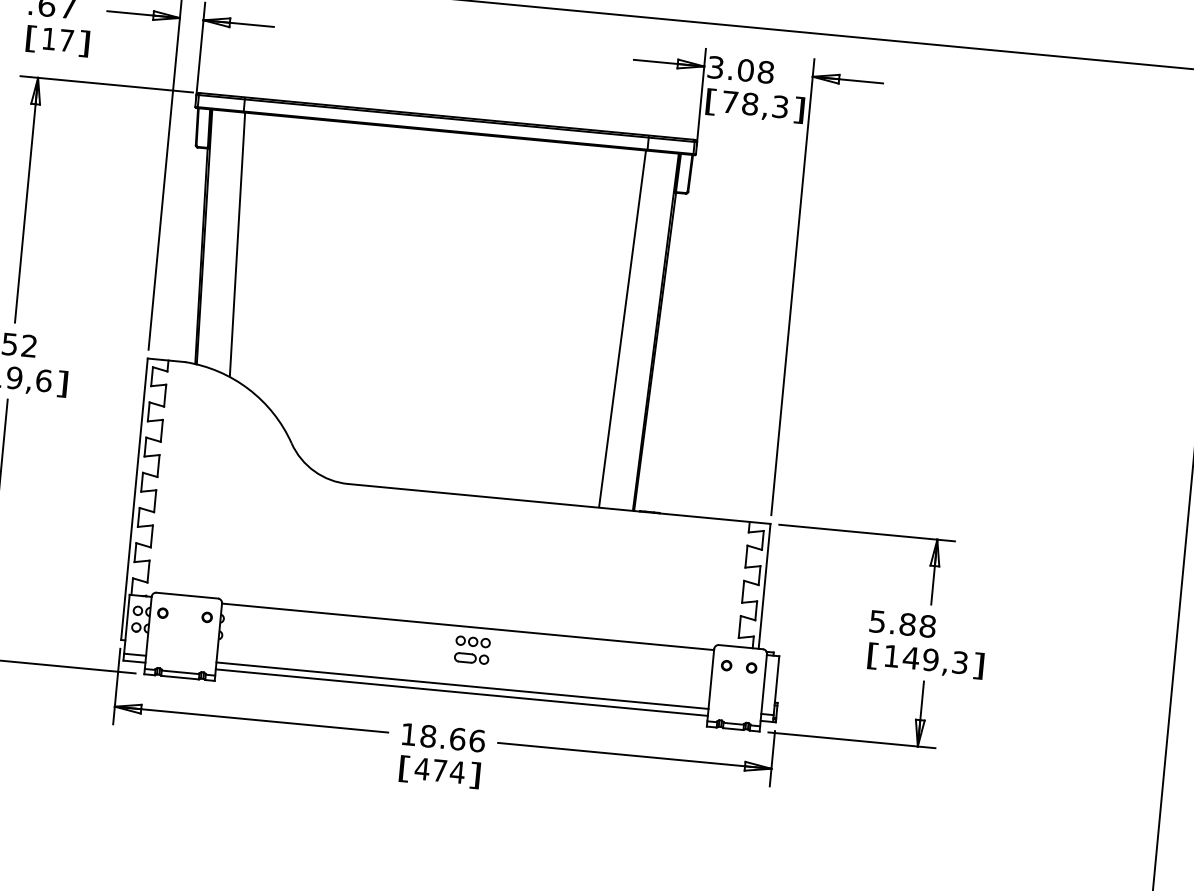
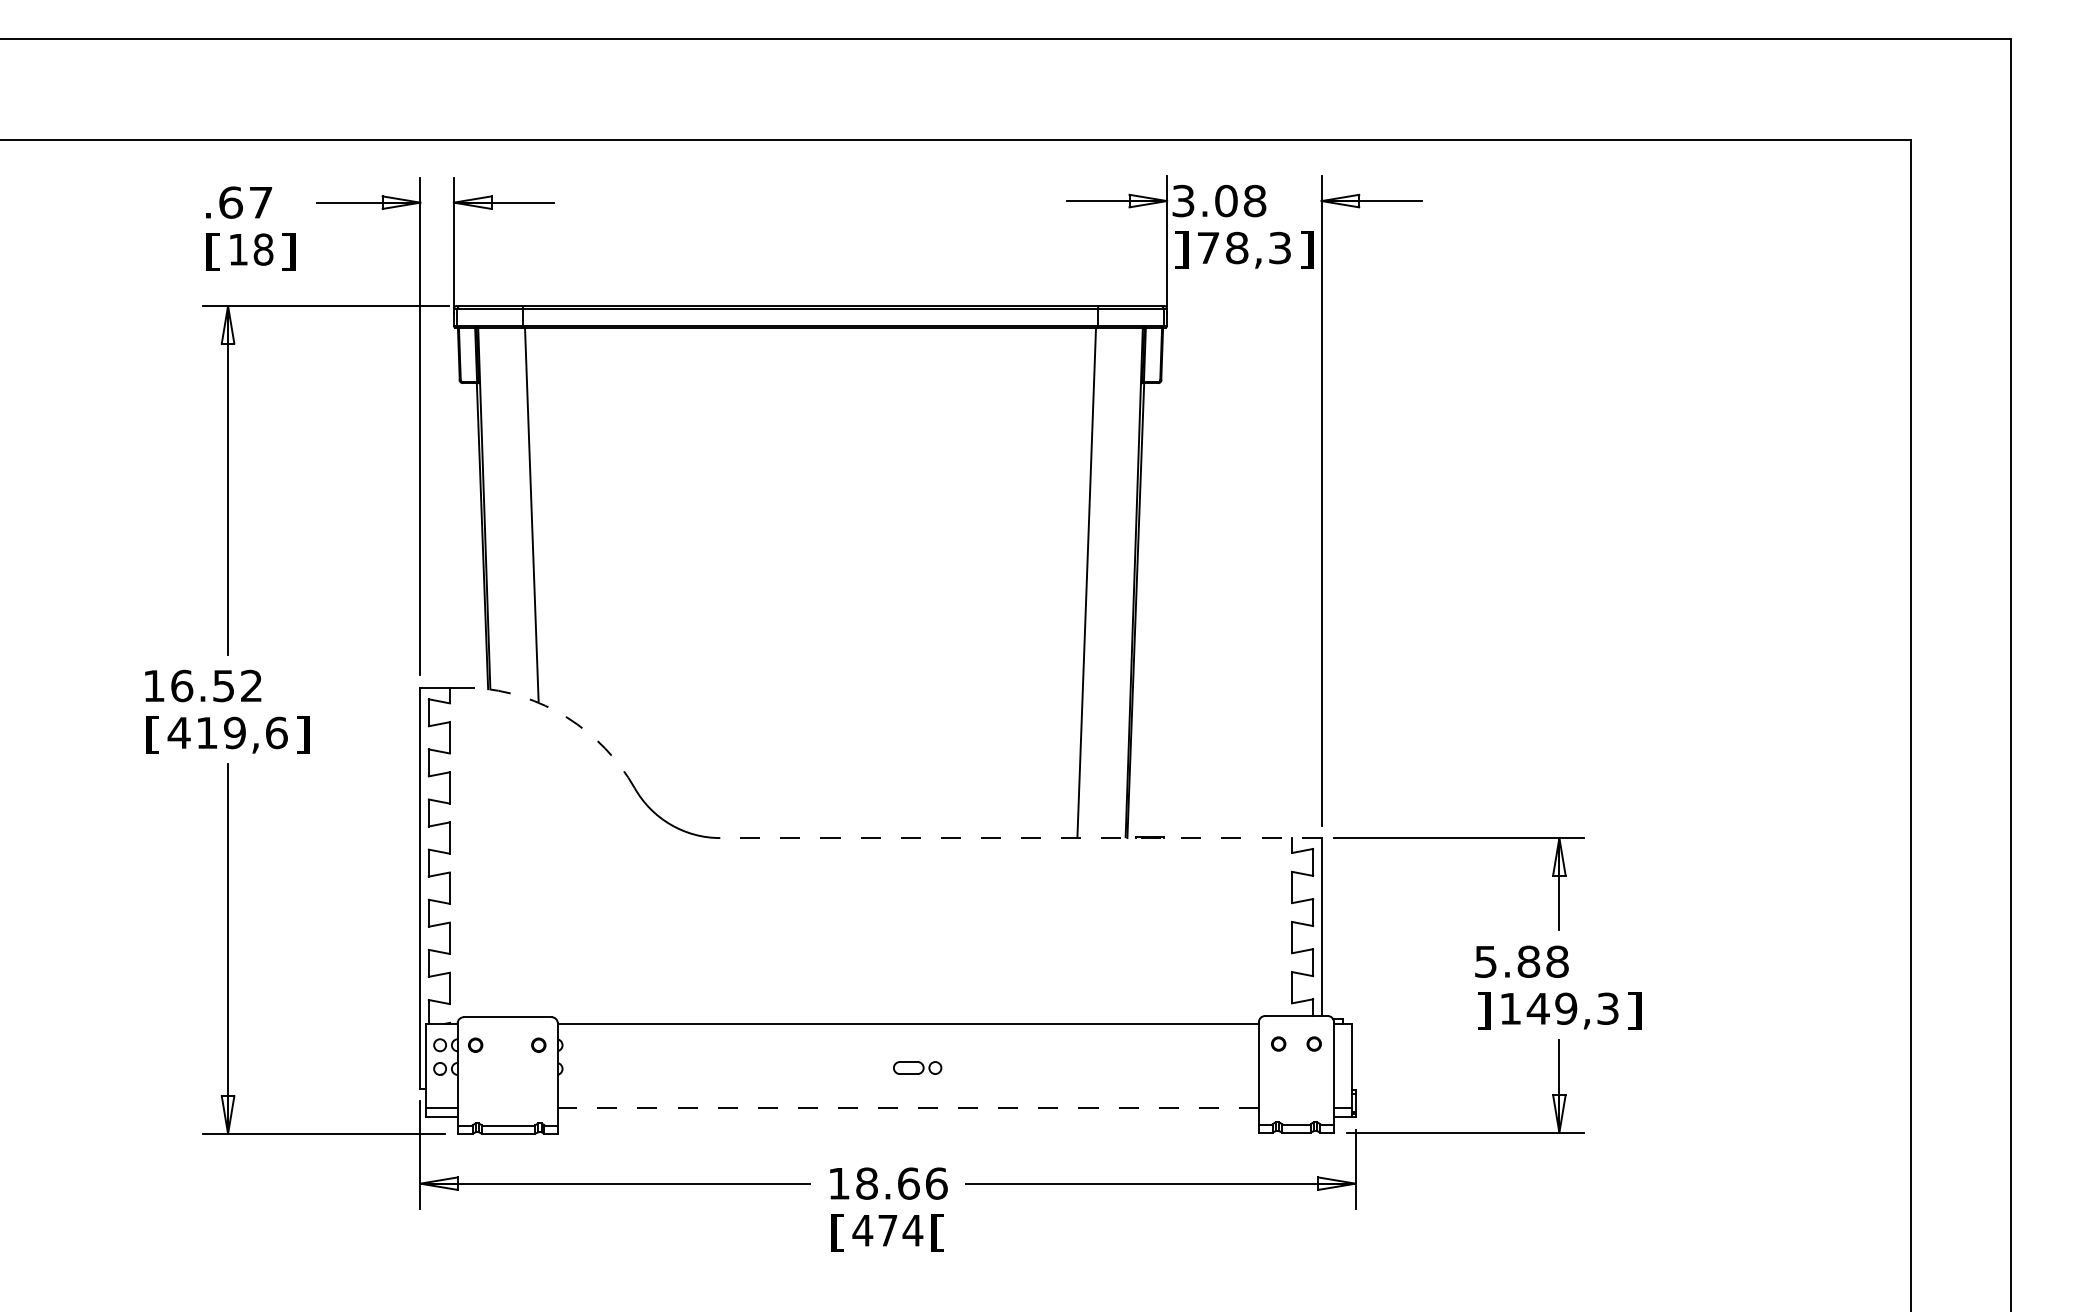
text: (66, 40) -> (263, 249), 17 -> 18
text: (711, 101) -> (1181, 249), [ -> ]
arc: (248, 389) -> (566, 717), solid -> dashed
line: (559, 504) -> (1020, 838), solid -> dashed
part: (473, 642) -> (917, 1044), removed
text: (872, 655) -> (1483, 1010), [ -> ]
line: (461, 685) -> (907, 1107), solid -> dashed
line: (461, 692) -> (907, 1117), removed
text: (474, 775) -> (937, 1232), ] -> [

